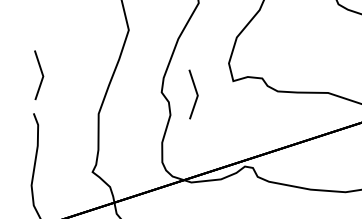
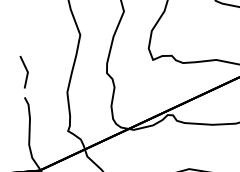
line: (195, 95) -> (129, 72), removed

